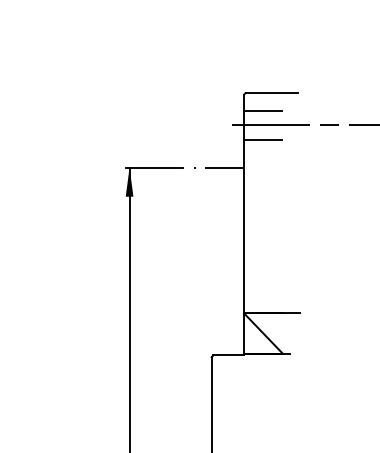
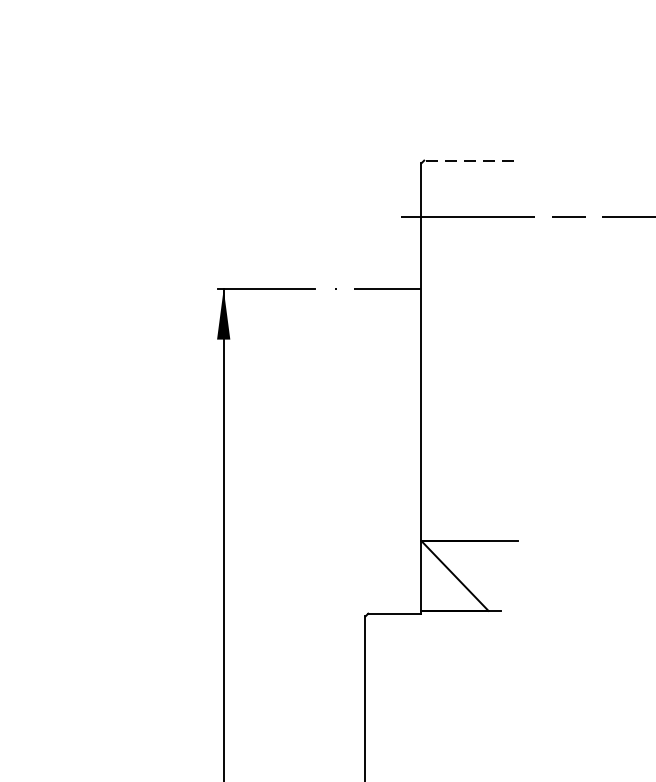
line: (271, 93) -> (468, 161), solid -> dashed
line: (263, 110) -> (454, 190), removed
line: (263, 140) -> (454, 242), removed

